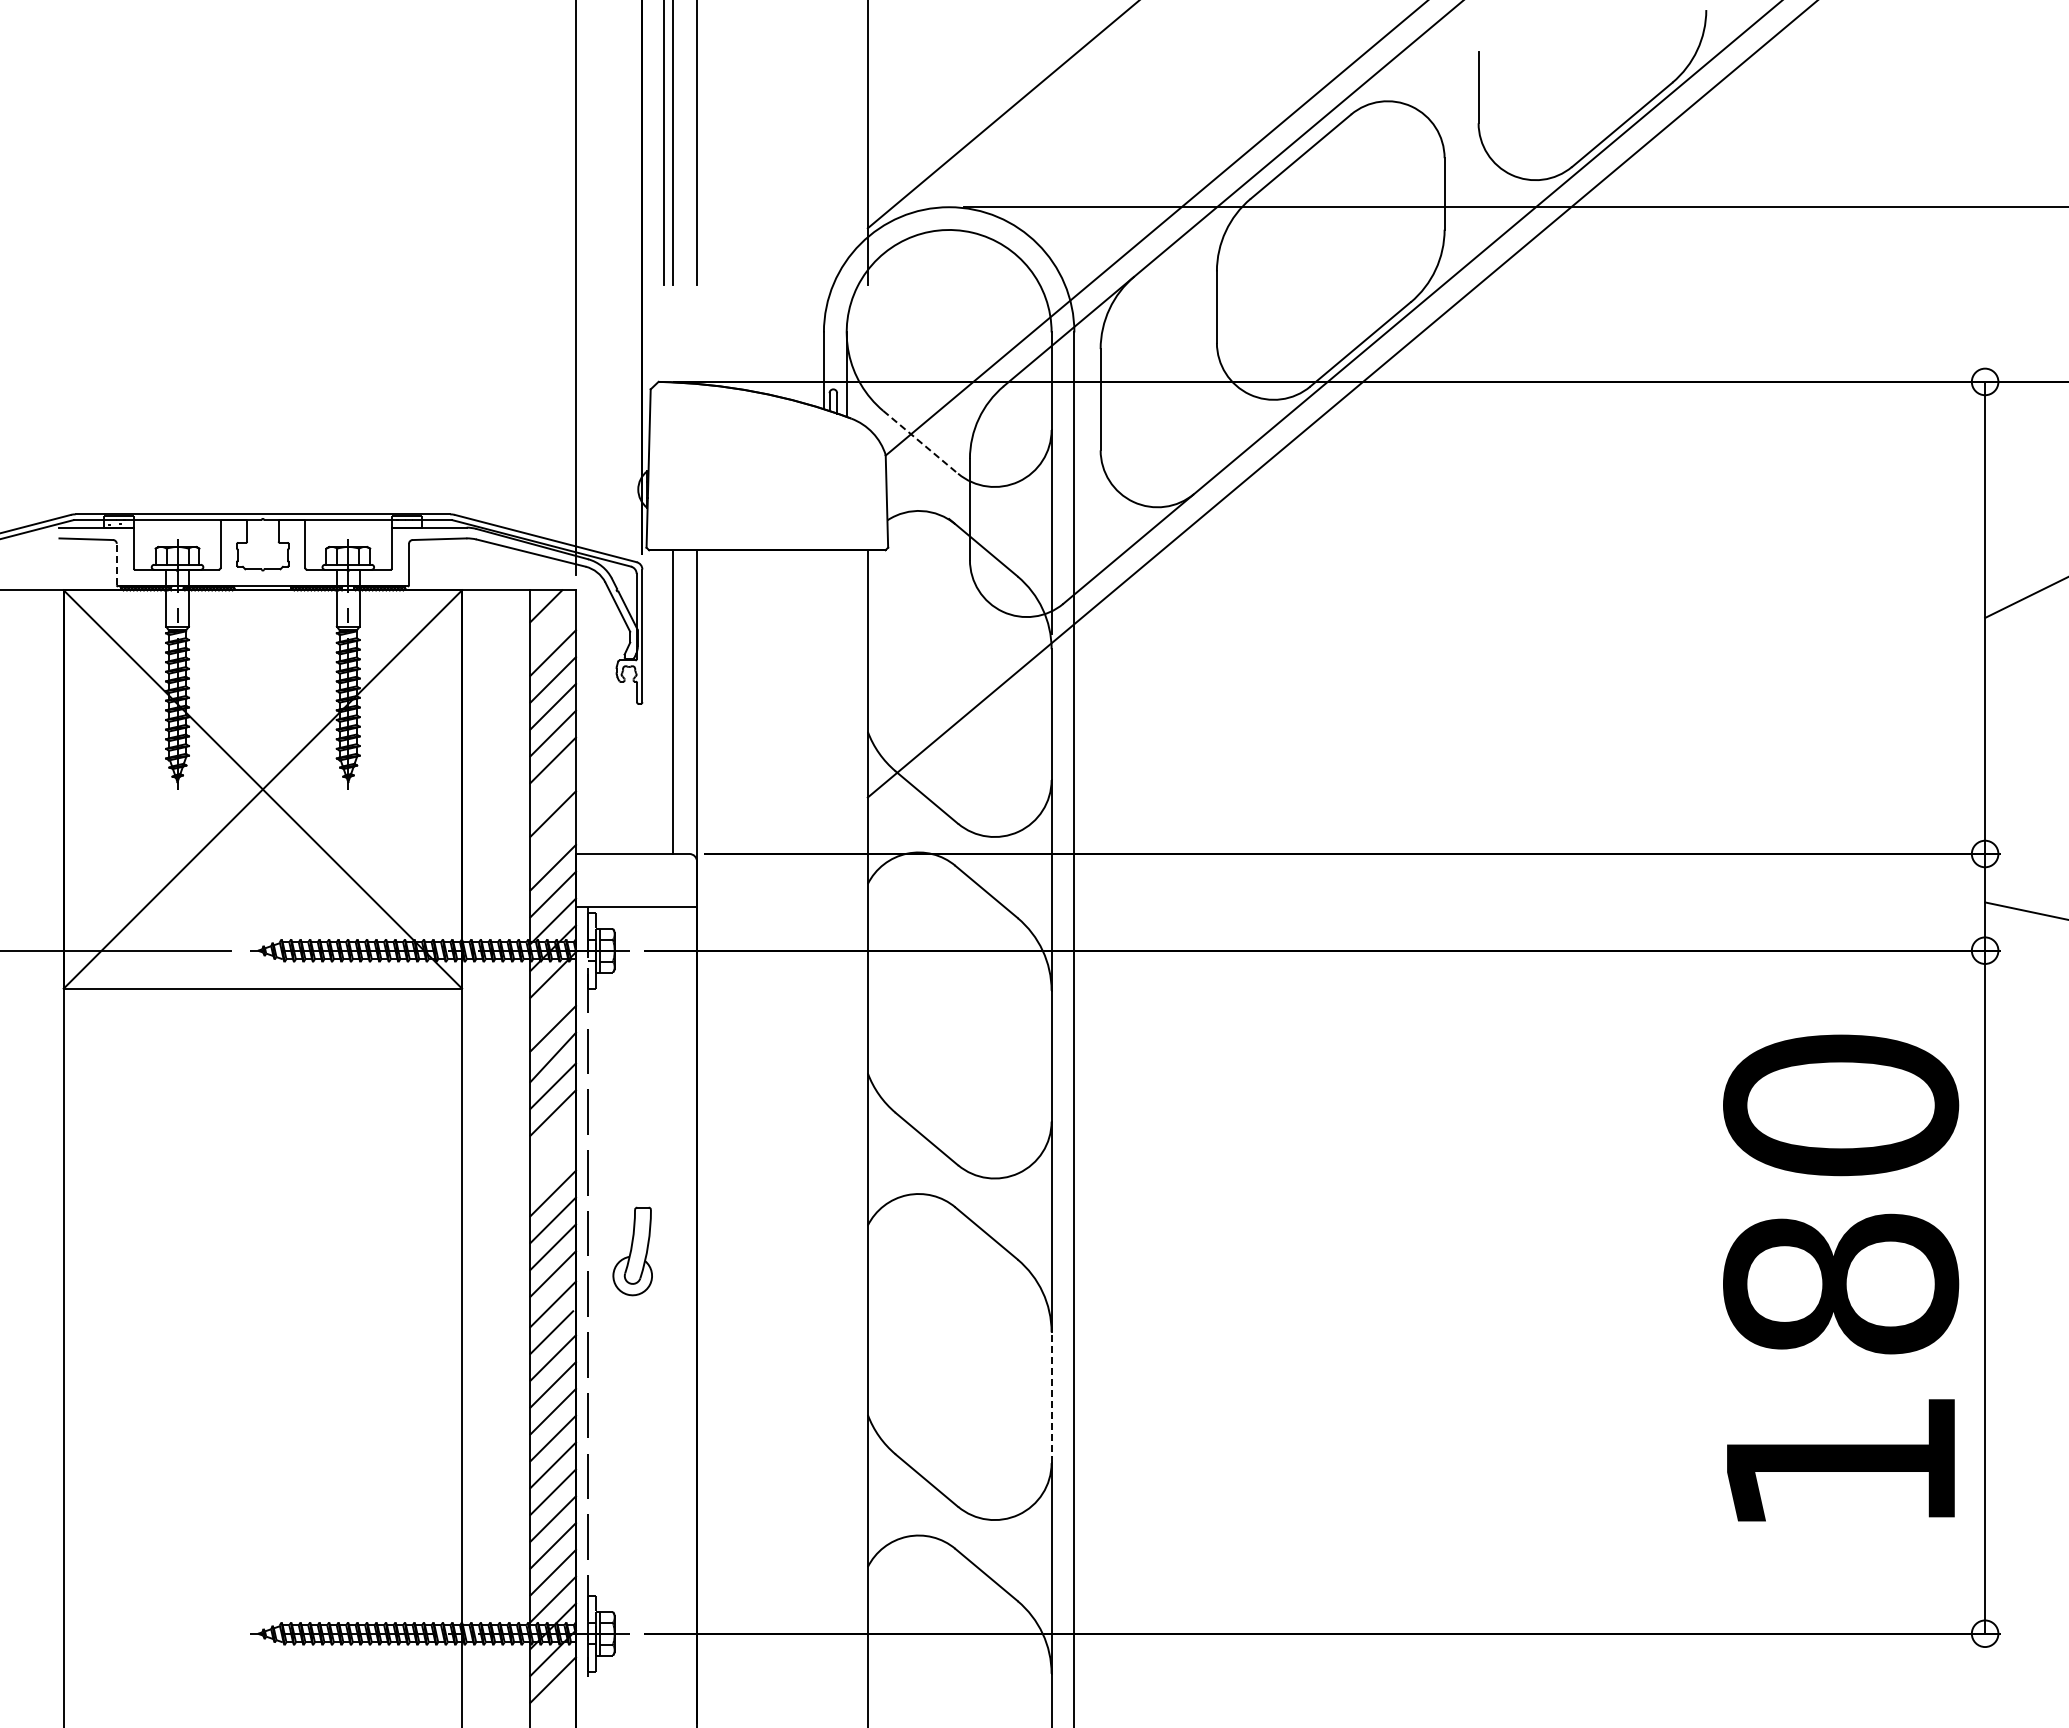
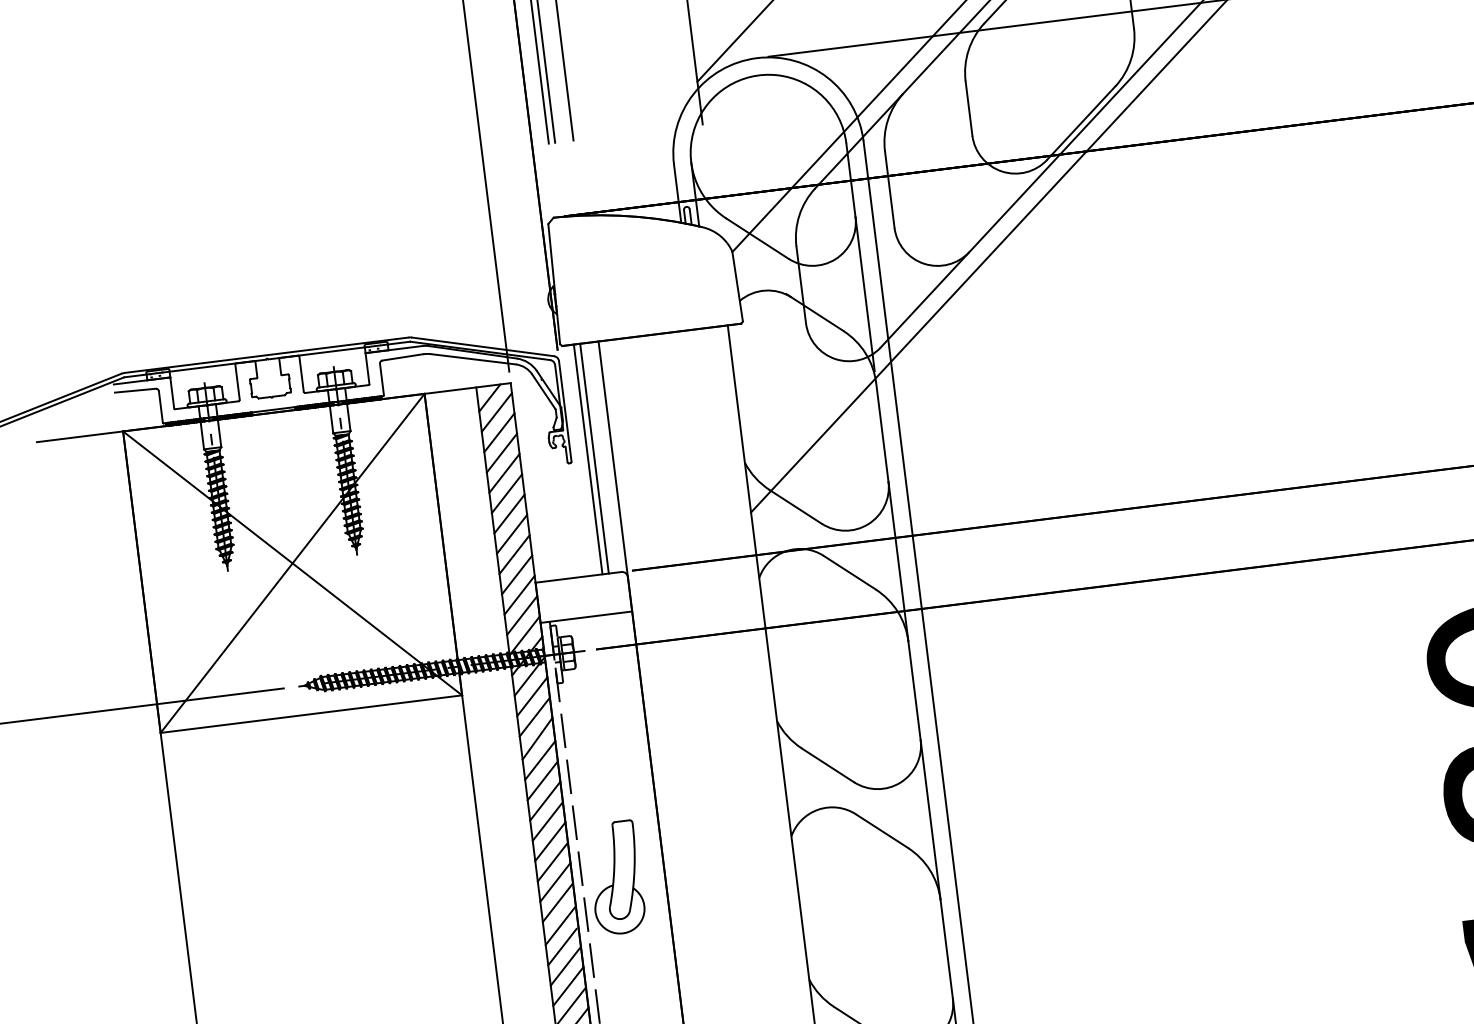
line: (920, 442) -> (757, 238), dashed -> solid
line: (116, 564) -> (160, 406), dashed -> solid
line: (552, 625) -> (496, 412), added
line: (664, 701) -> (588, 458), added
line: (552, 786) -> (511, 533), added
line: (552, 840) -> (516, 574), added
line: (552, 1001) -> (531, 696), added
line: (552, 1139) -> (544, 800), added
line: (552, 1166) -> (547, 821), added
part: (632, 1251) -> (615, 878), size x1.67
line: (1051, 1397) -> (946, 949), dashed -> solid

